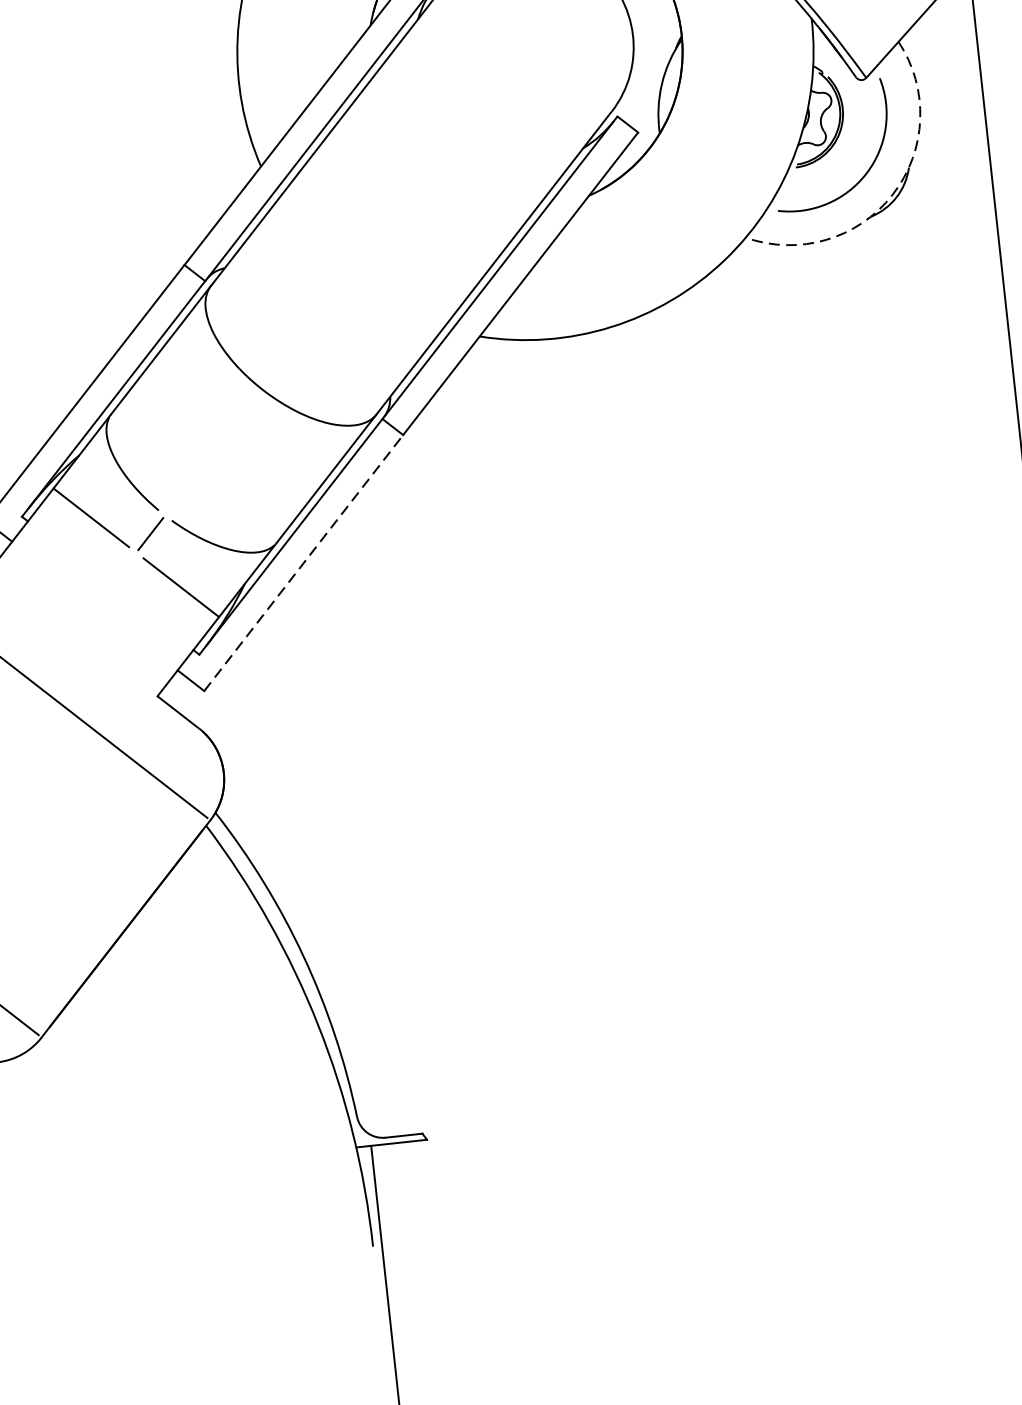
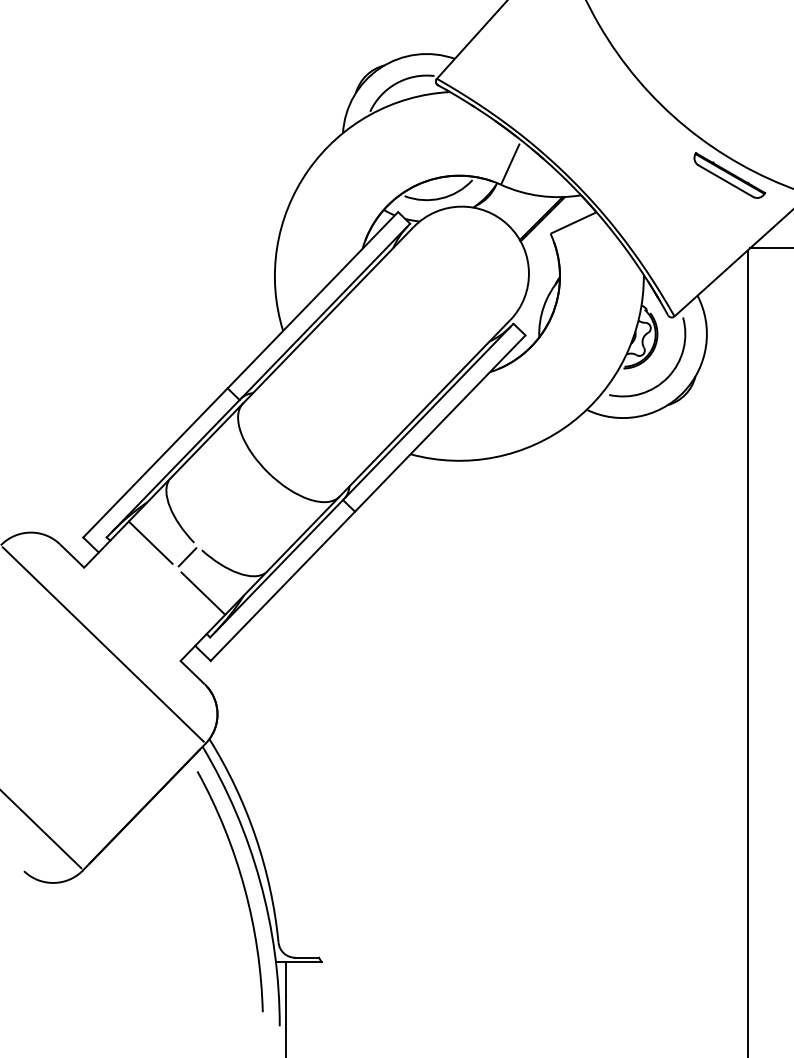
arc: (893, 194) -> (683, 392), dashed -> solid
line: (303, 563) -> (282, 586), dashed -> solid
arc: (293, 1038) -> (243, 888), added

